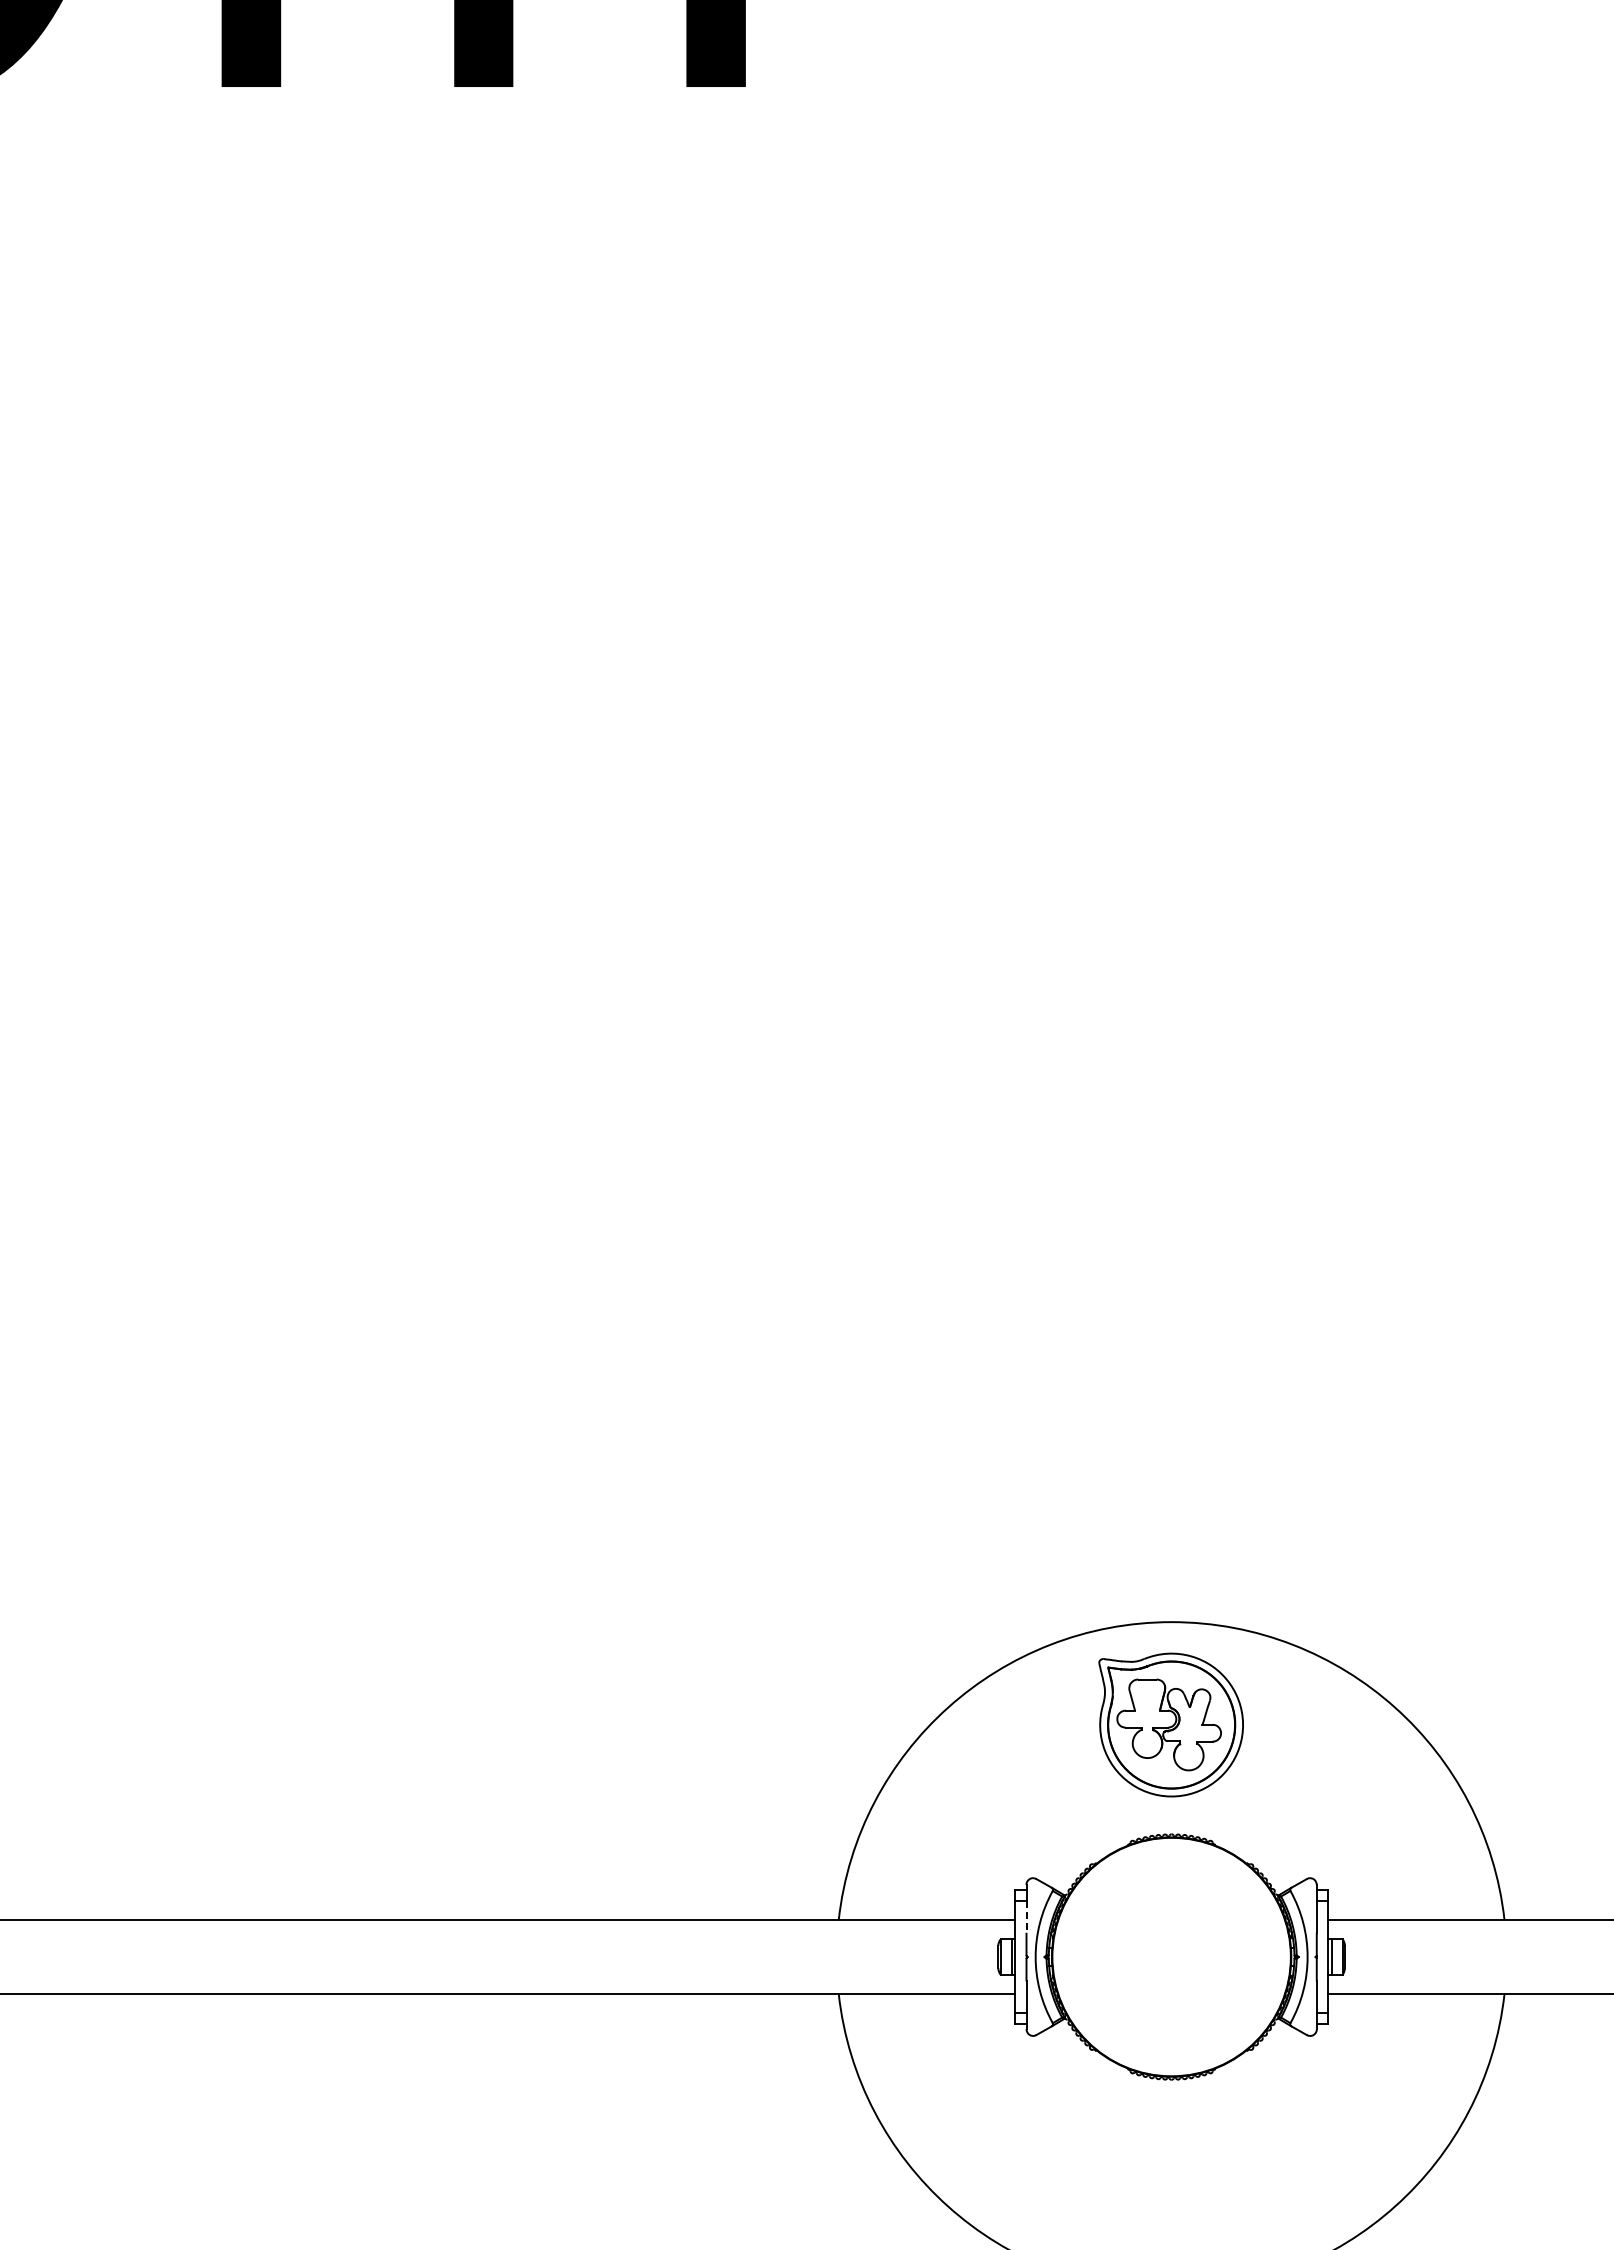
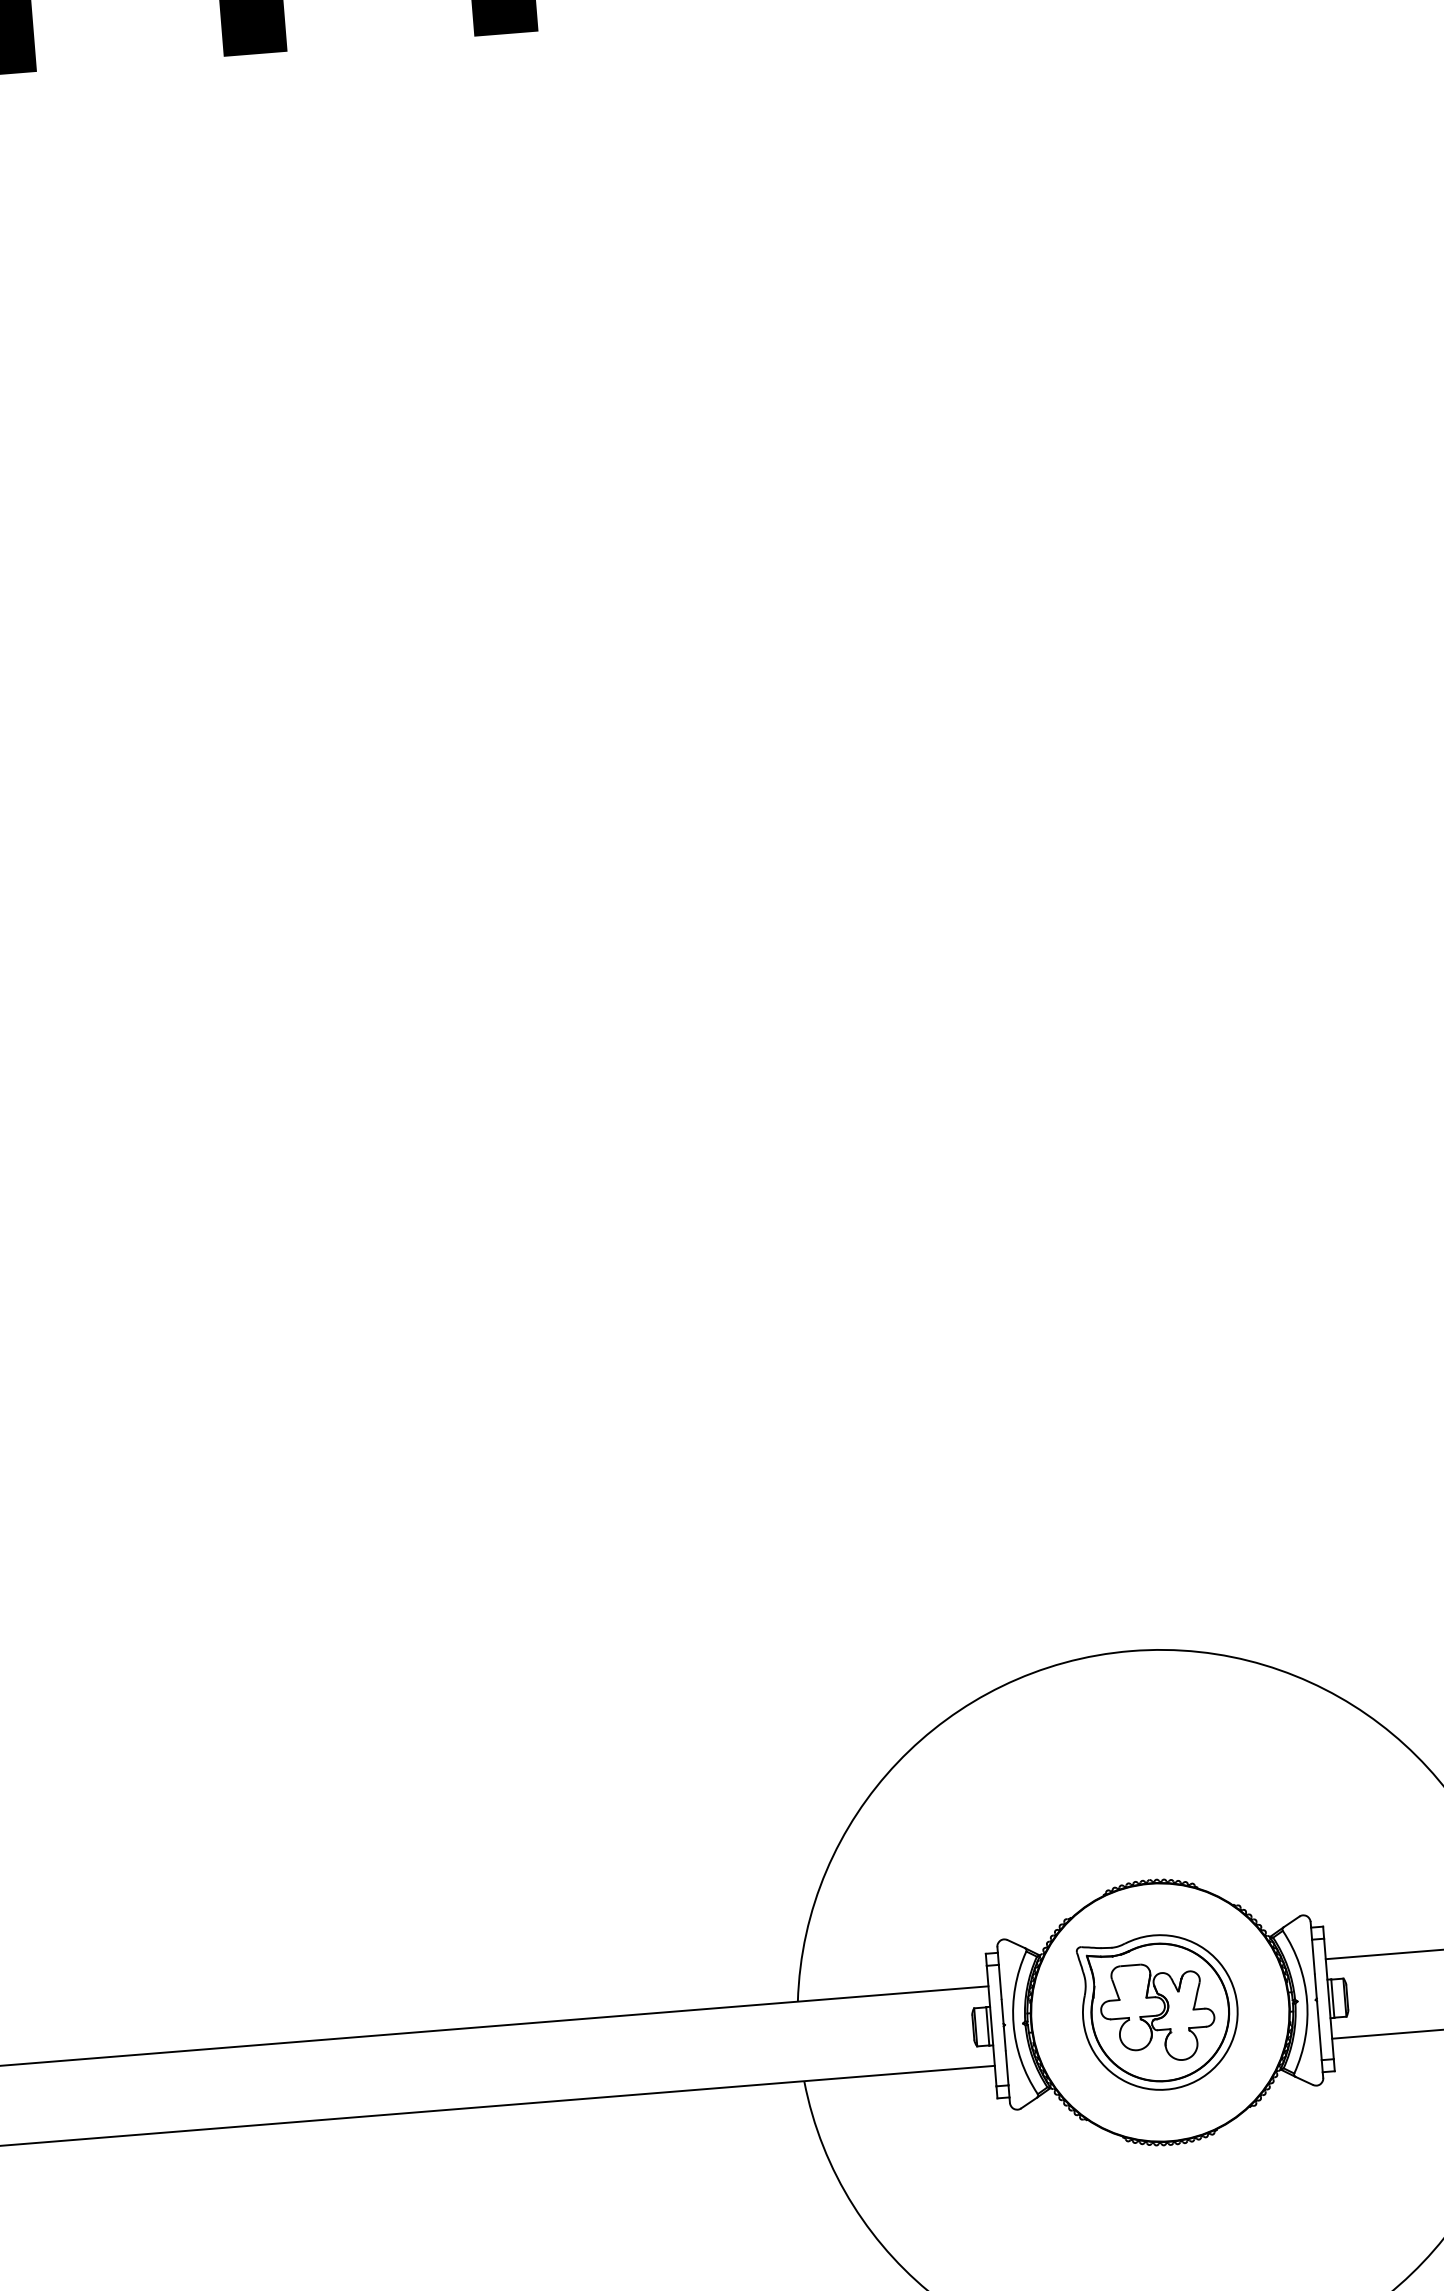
part: (1170, 1724) -> (1159, 2012), moved
line: (1026, 1916) -> (1000, 1981), dashed -> solid

